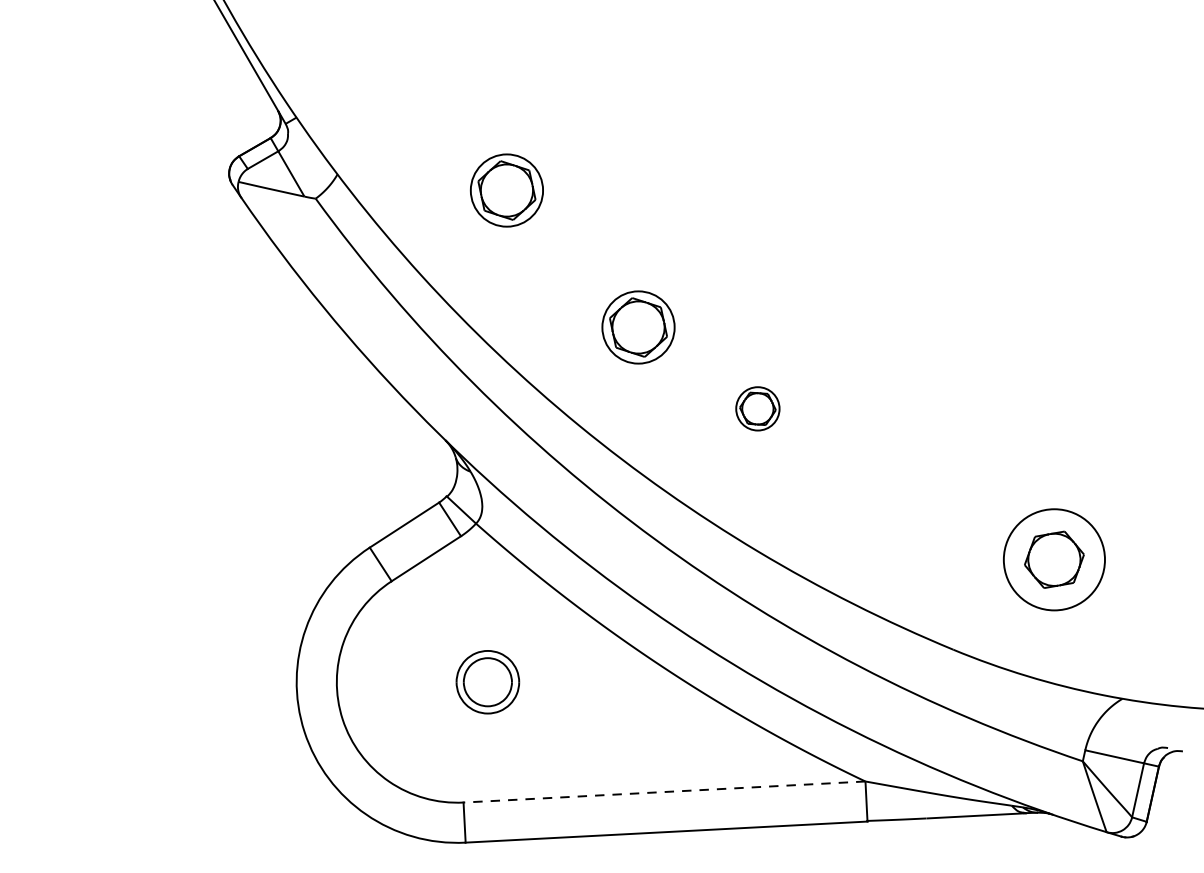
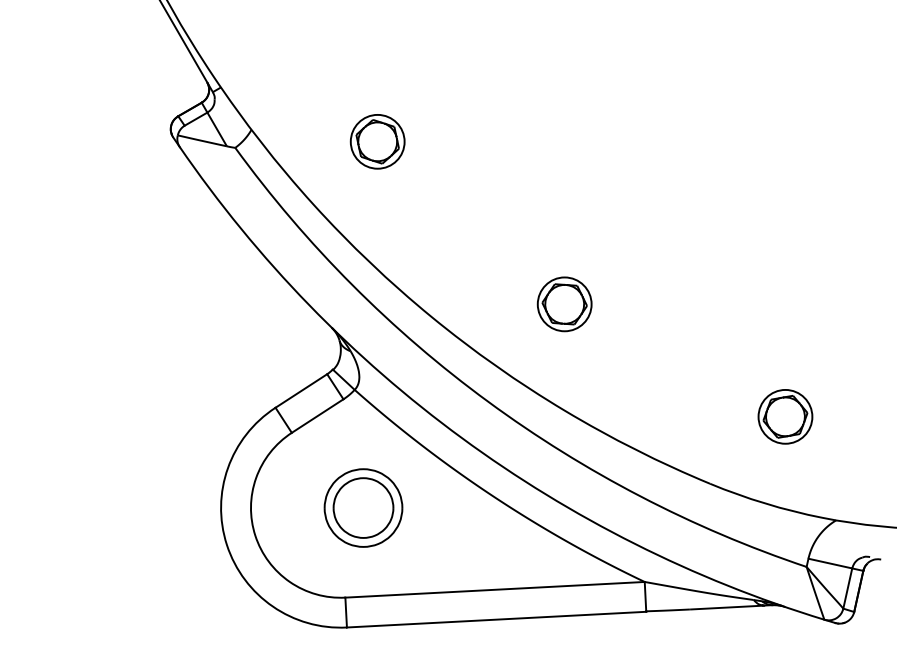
part: (638, 327) -> (475, 243), removed
part: (757, 408) -> (564, 304), size x1.67
circle: (1054, 559) -> (785, 416), size x0.71
part: (487, 681) -> (363, 507), size x1.67
line: (665, 791) -> (495, 589), dashed -> solid

